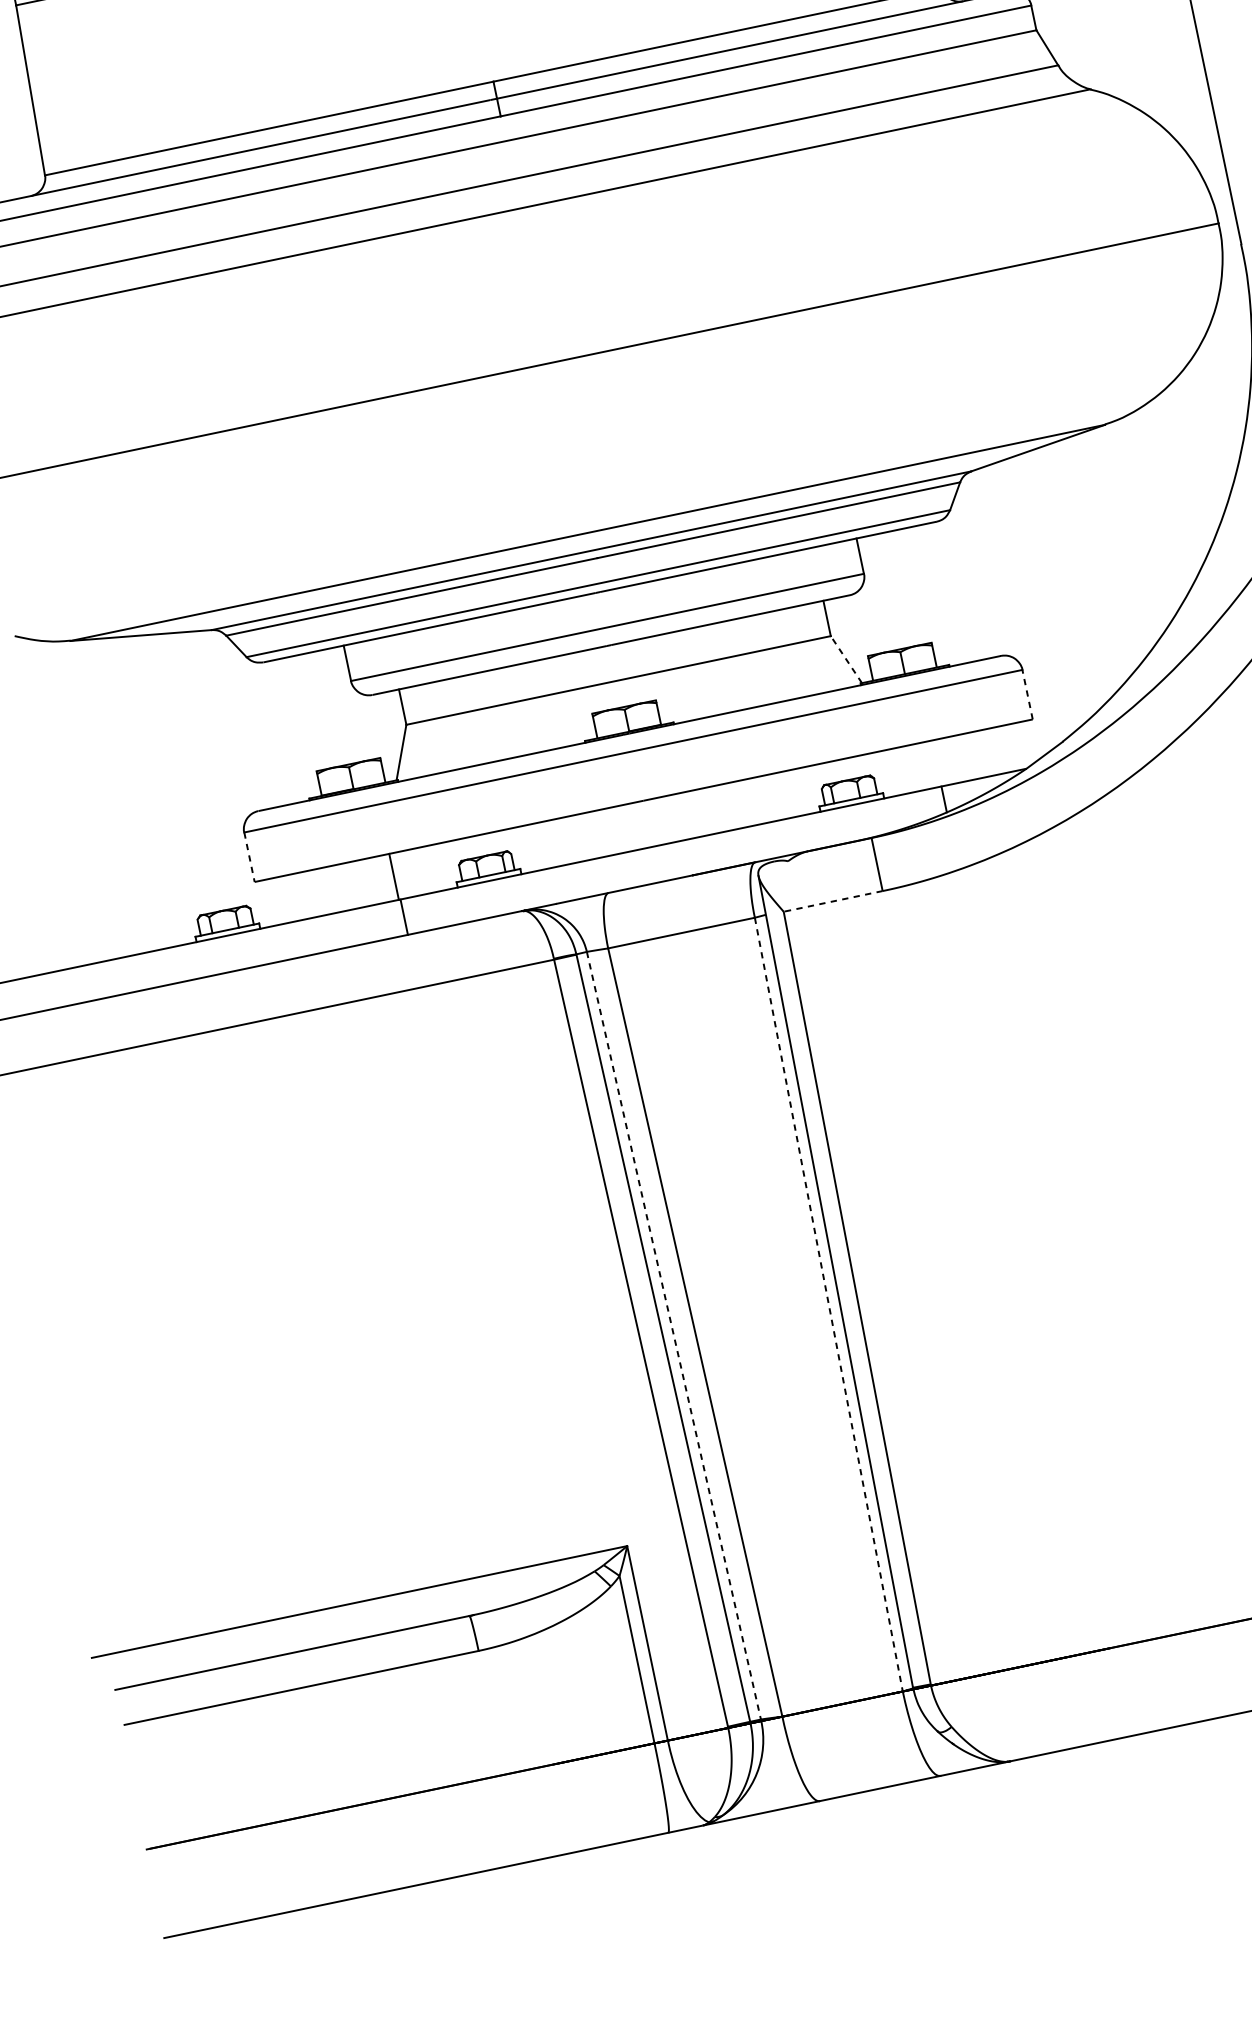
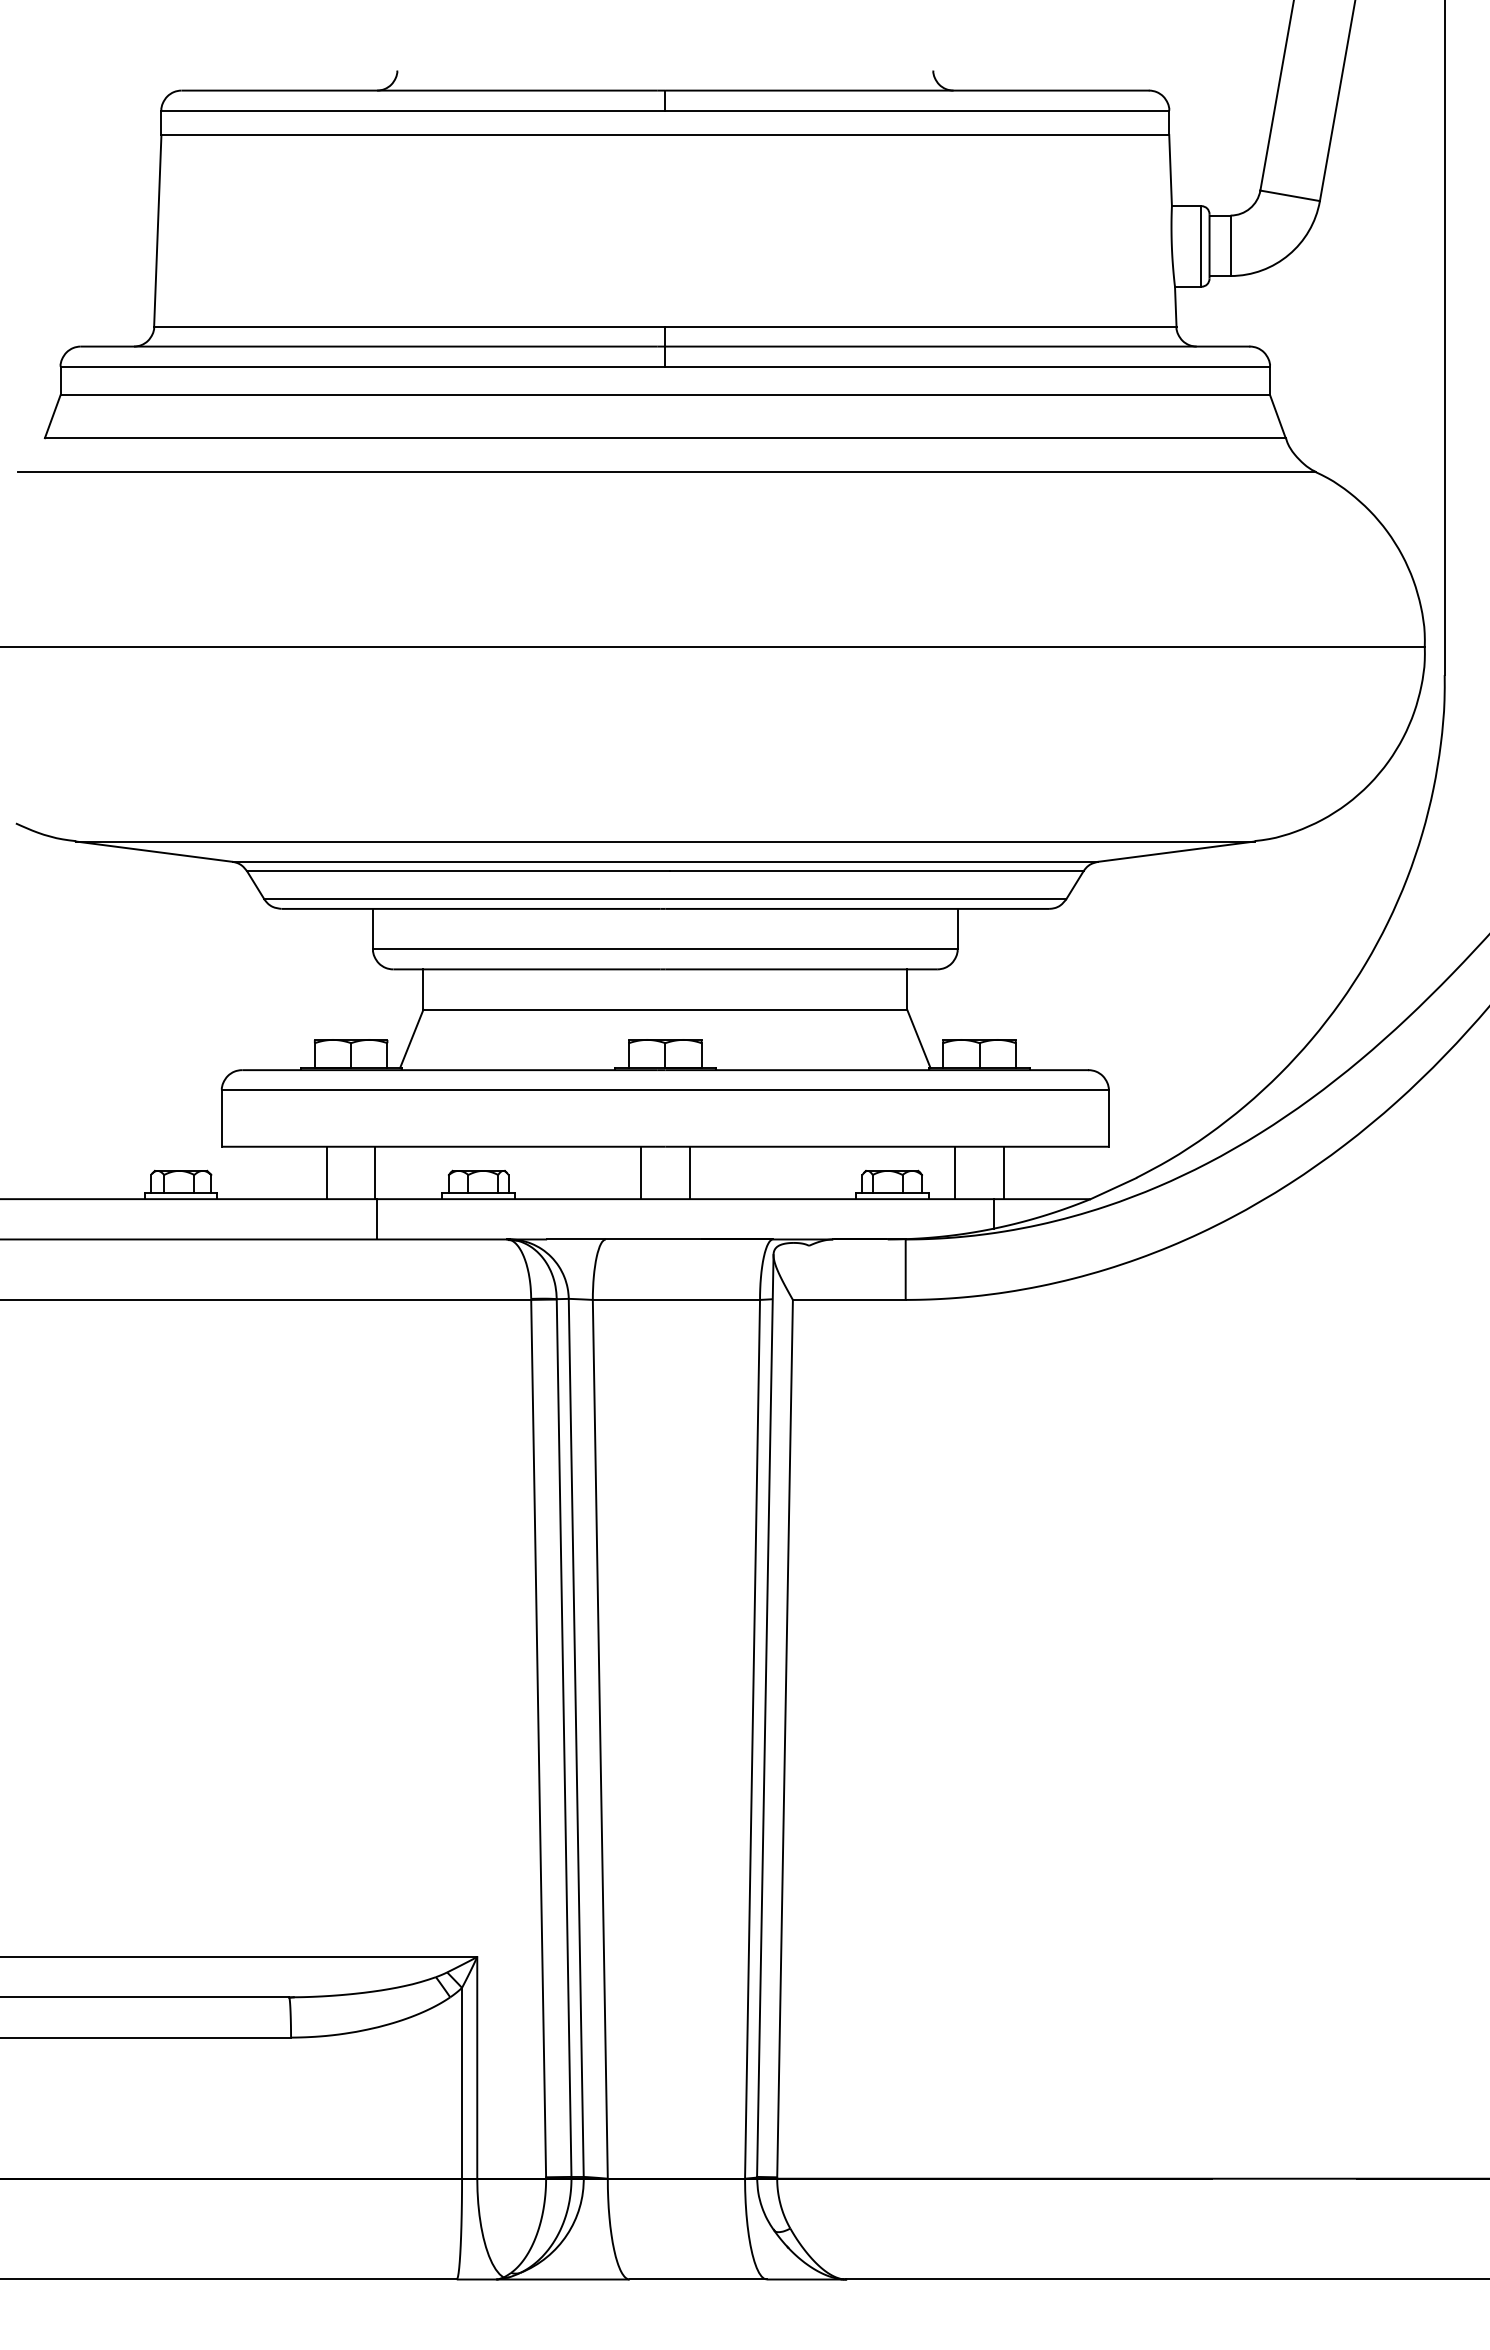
line: (845, 659) -> (918, 1038), dashed -> solid
line: (1027, 694) -> (1108, 1118), dashed -> solid
line: (945, 761) -> (1003, 1172), added
line: (903, 770) -> (955, 1172), added
line: (669, 818) -> (689, 1172), added
line: (627, 827) -> (641, 1172), added
line: (249, 858) -> (221, 1119), dashed -> solid
line: (351, 885) -> (326, 1172), added
line: (832, 901) -> (848, 1299), dashed -> solid
line: (828, 1304) -> (752, 1739), dashed -> solid
line: (674, 1336) -> (576, 1738), dashed -> solid

